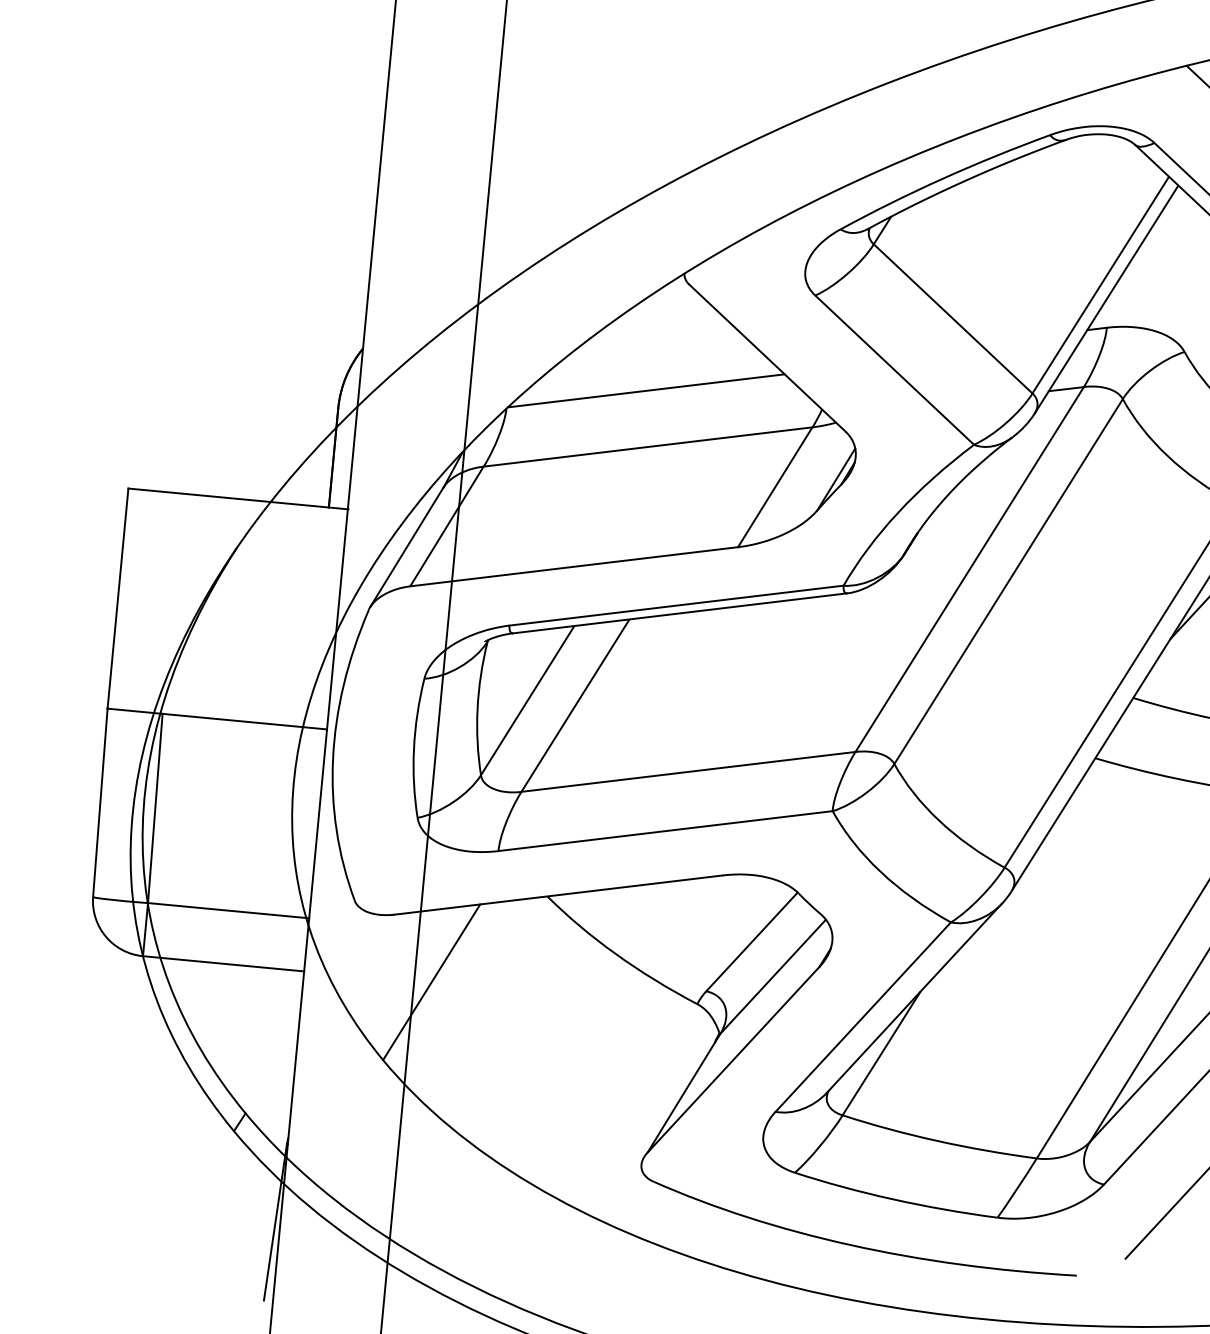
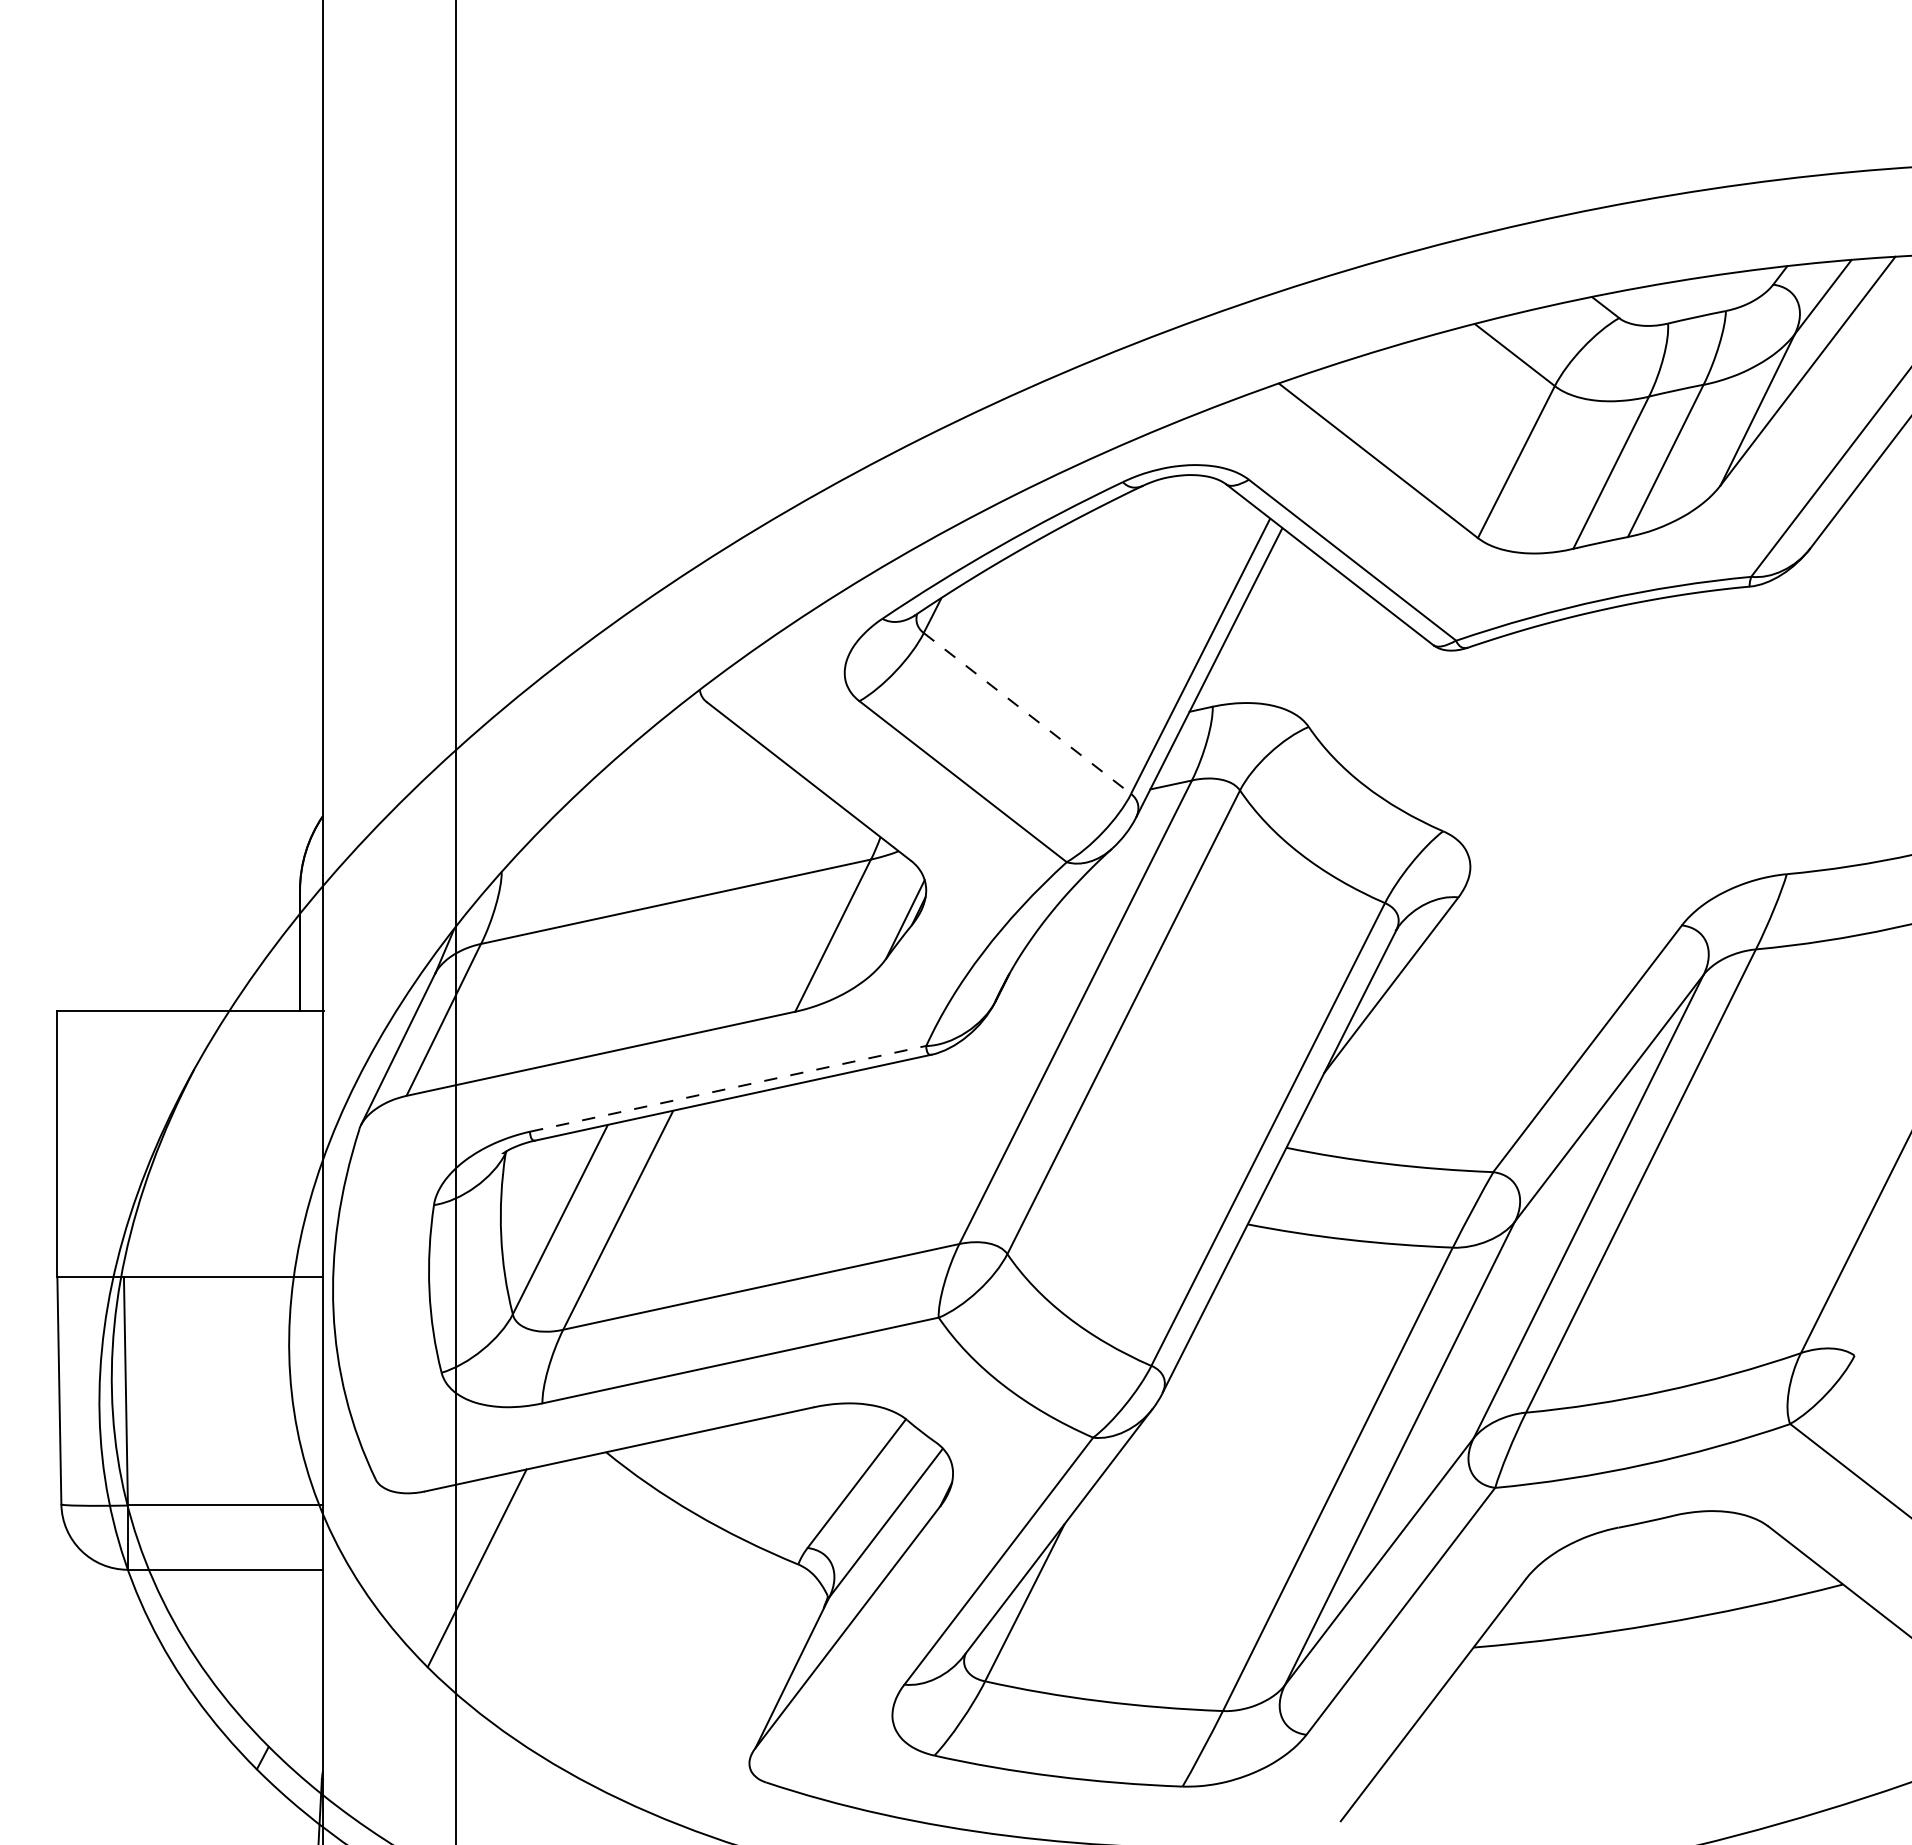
line: (953, 318) -> (1027, 713), solid -> dashed
line: (646, 390) -> (667, 834), removed
line: (676, 605) -> (728, 1088), solid -> dashed

